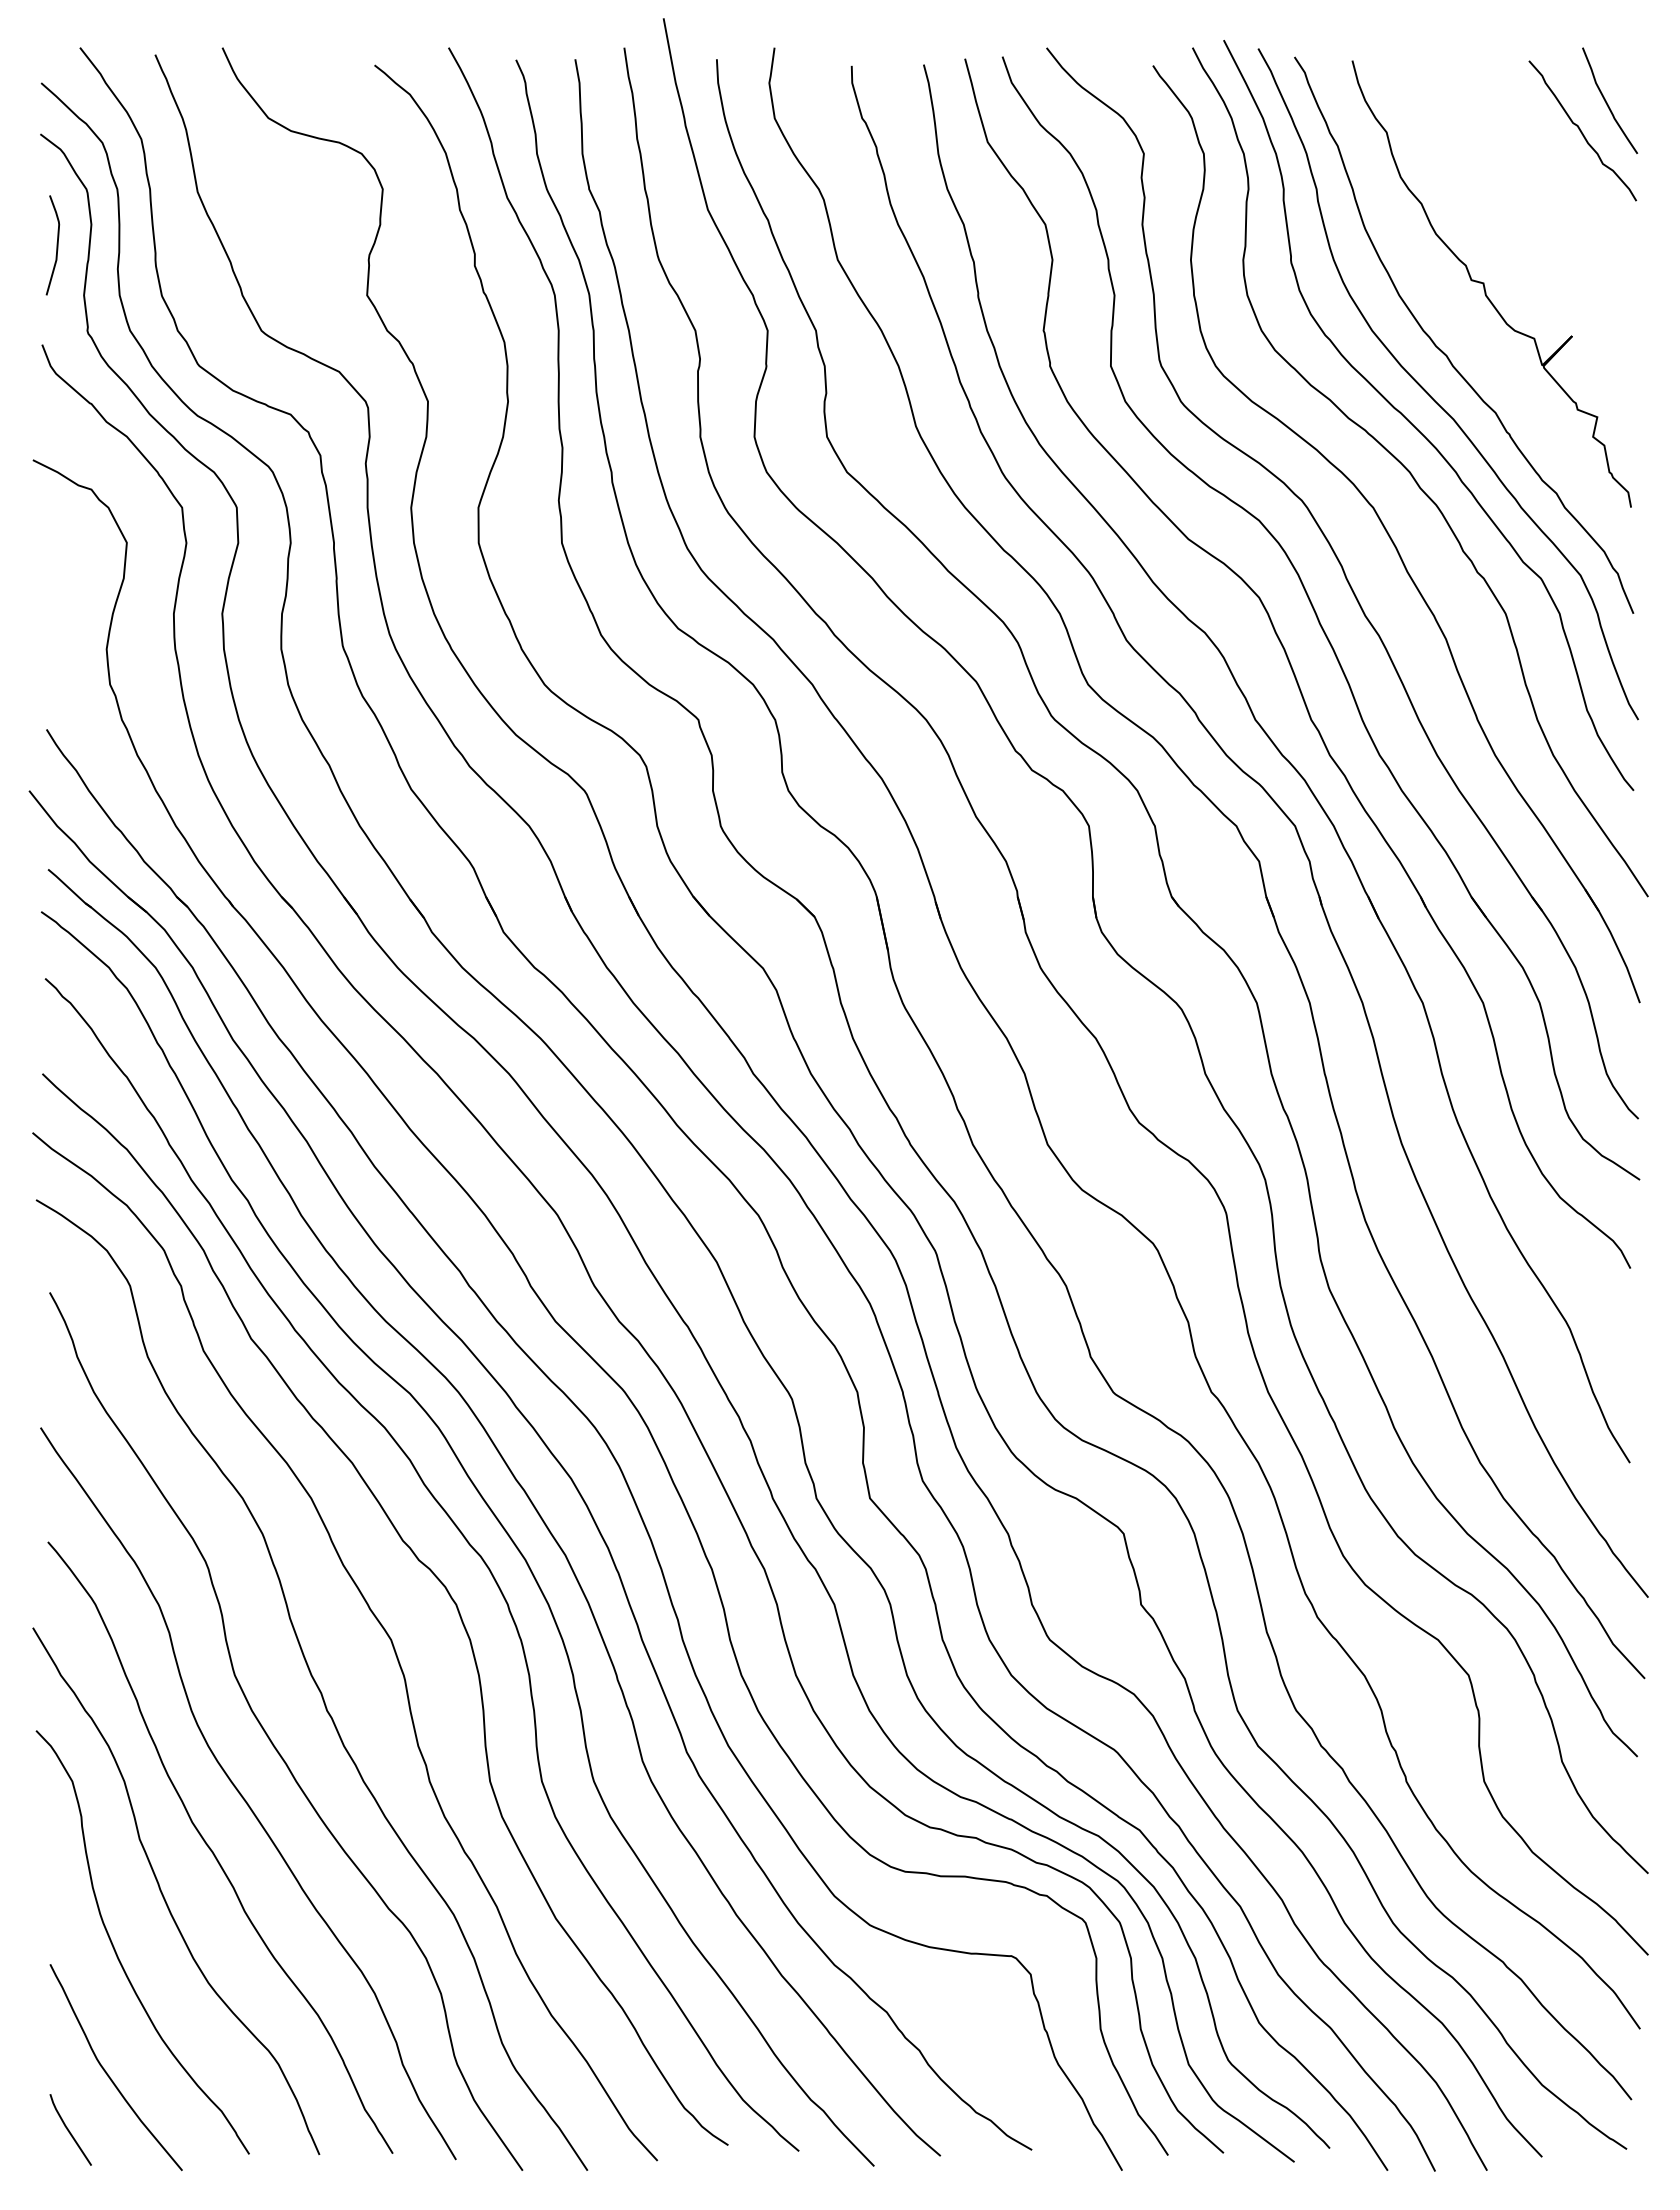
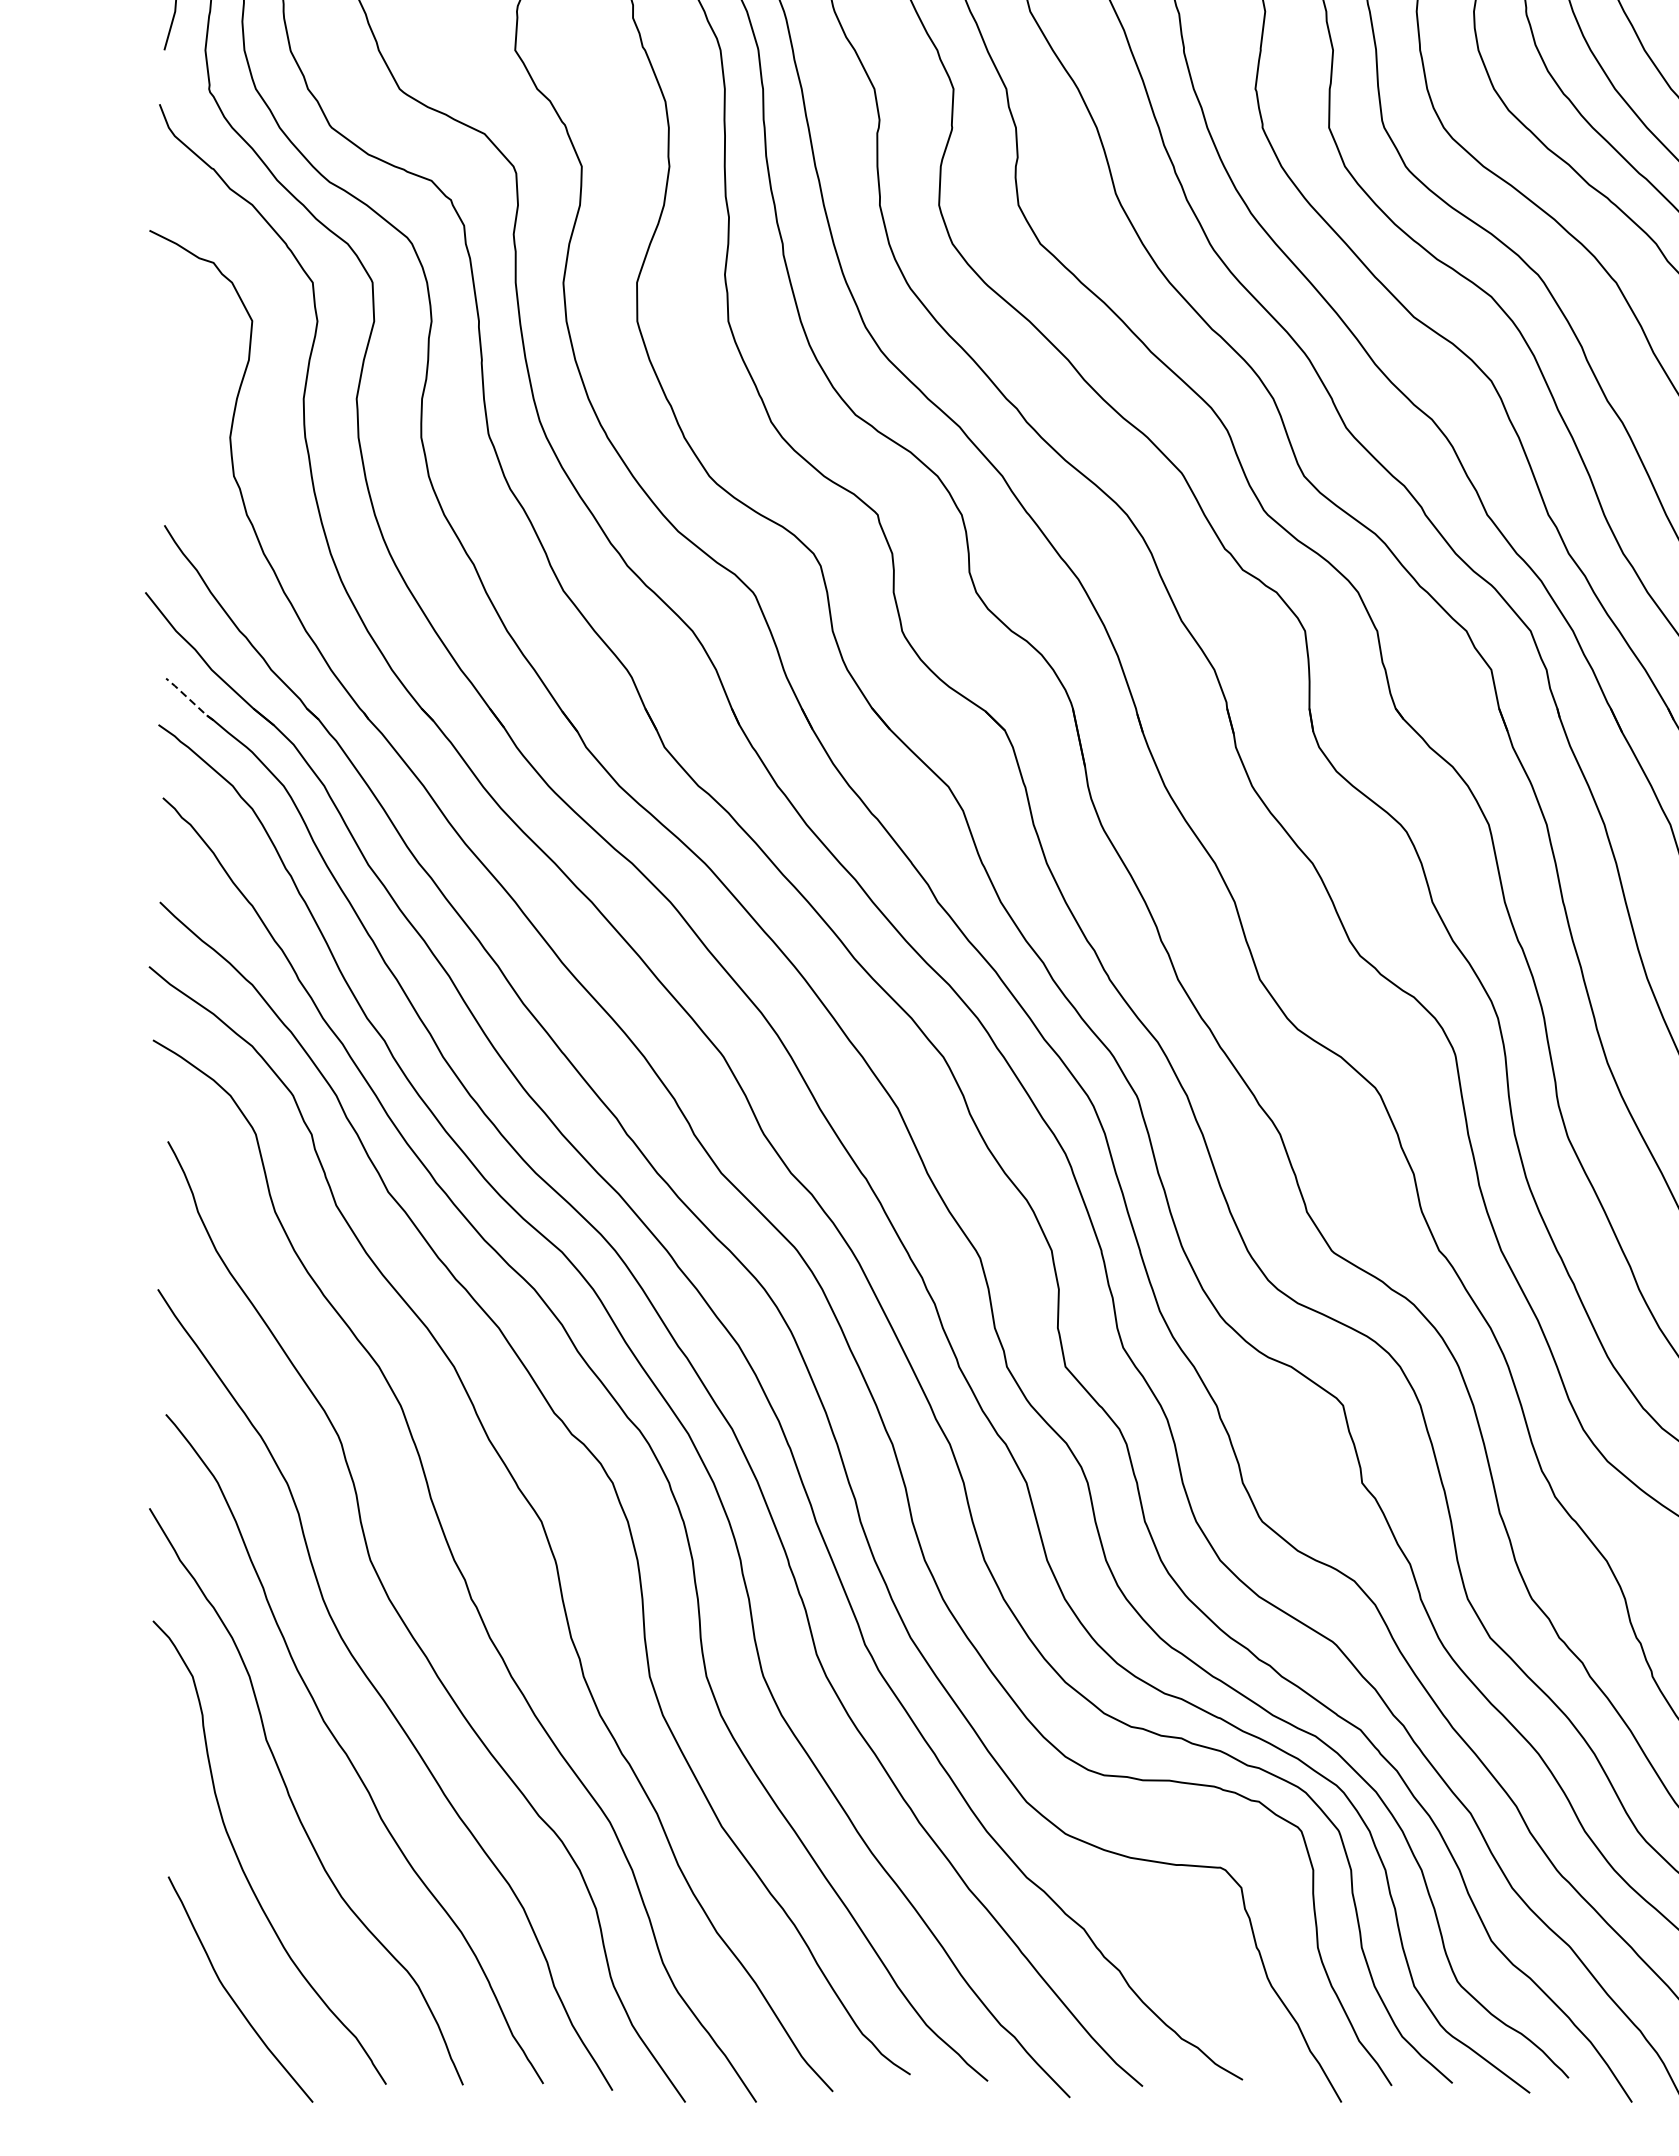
line: (69, 888) -> (189, 699), solid -> dashed
line: (69, 2130) -> (189, 2058), removed

